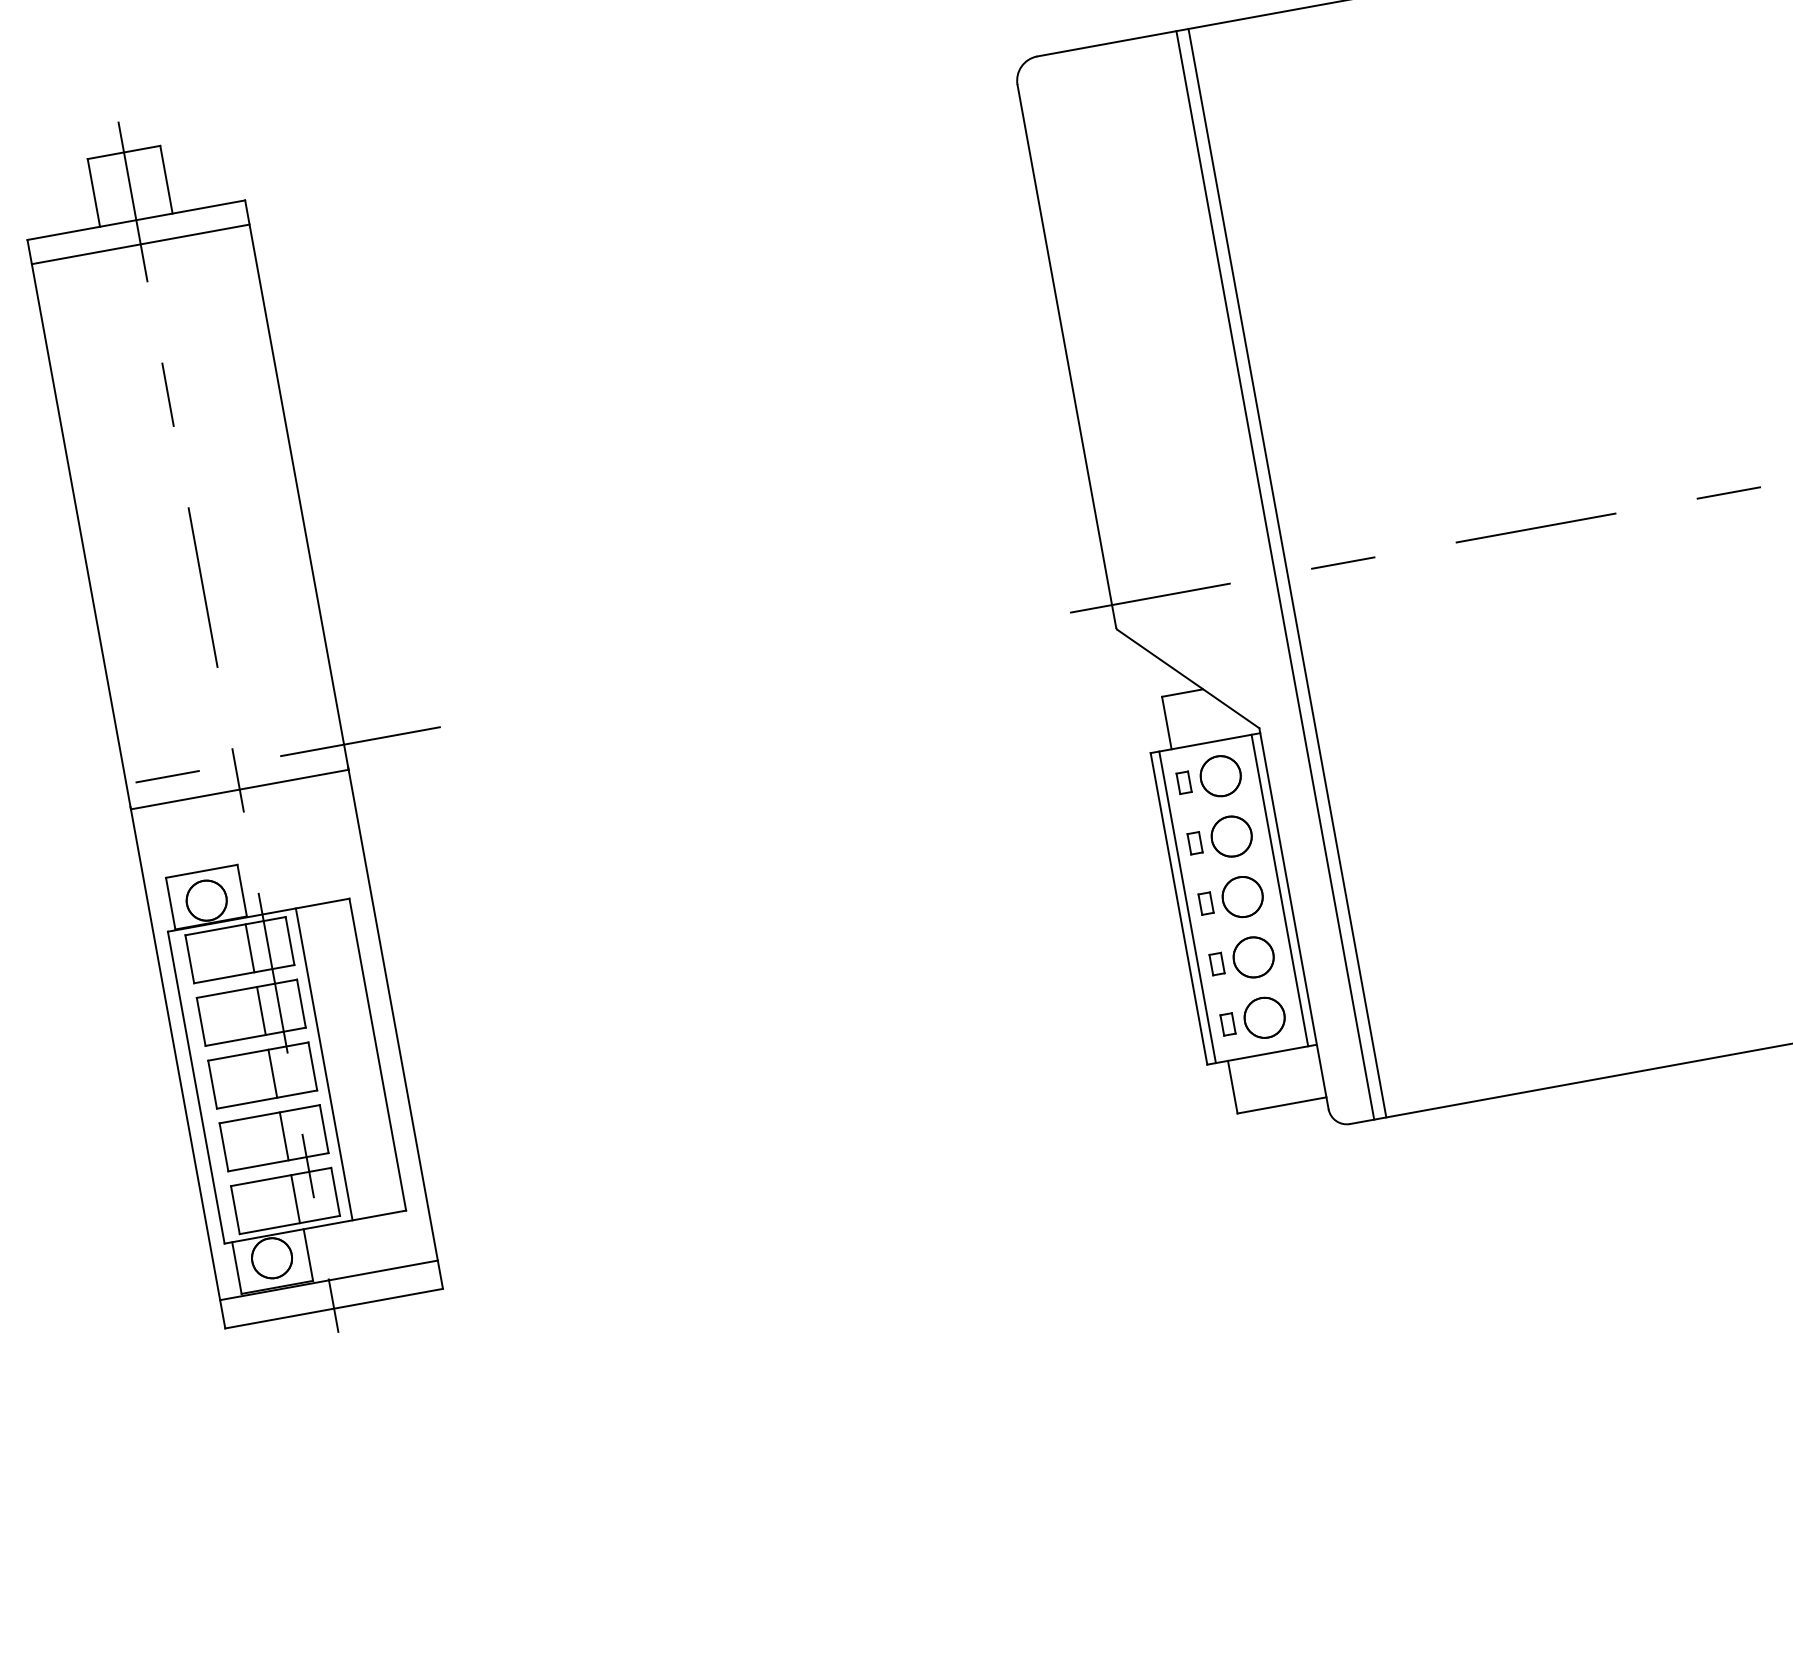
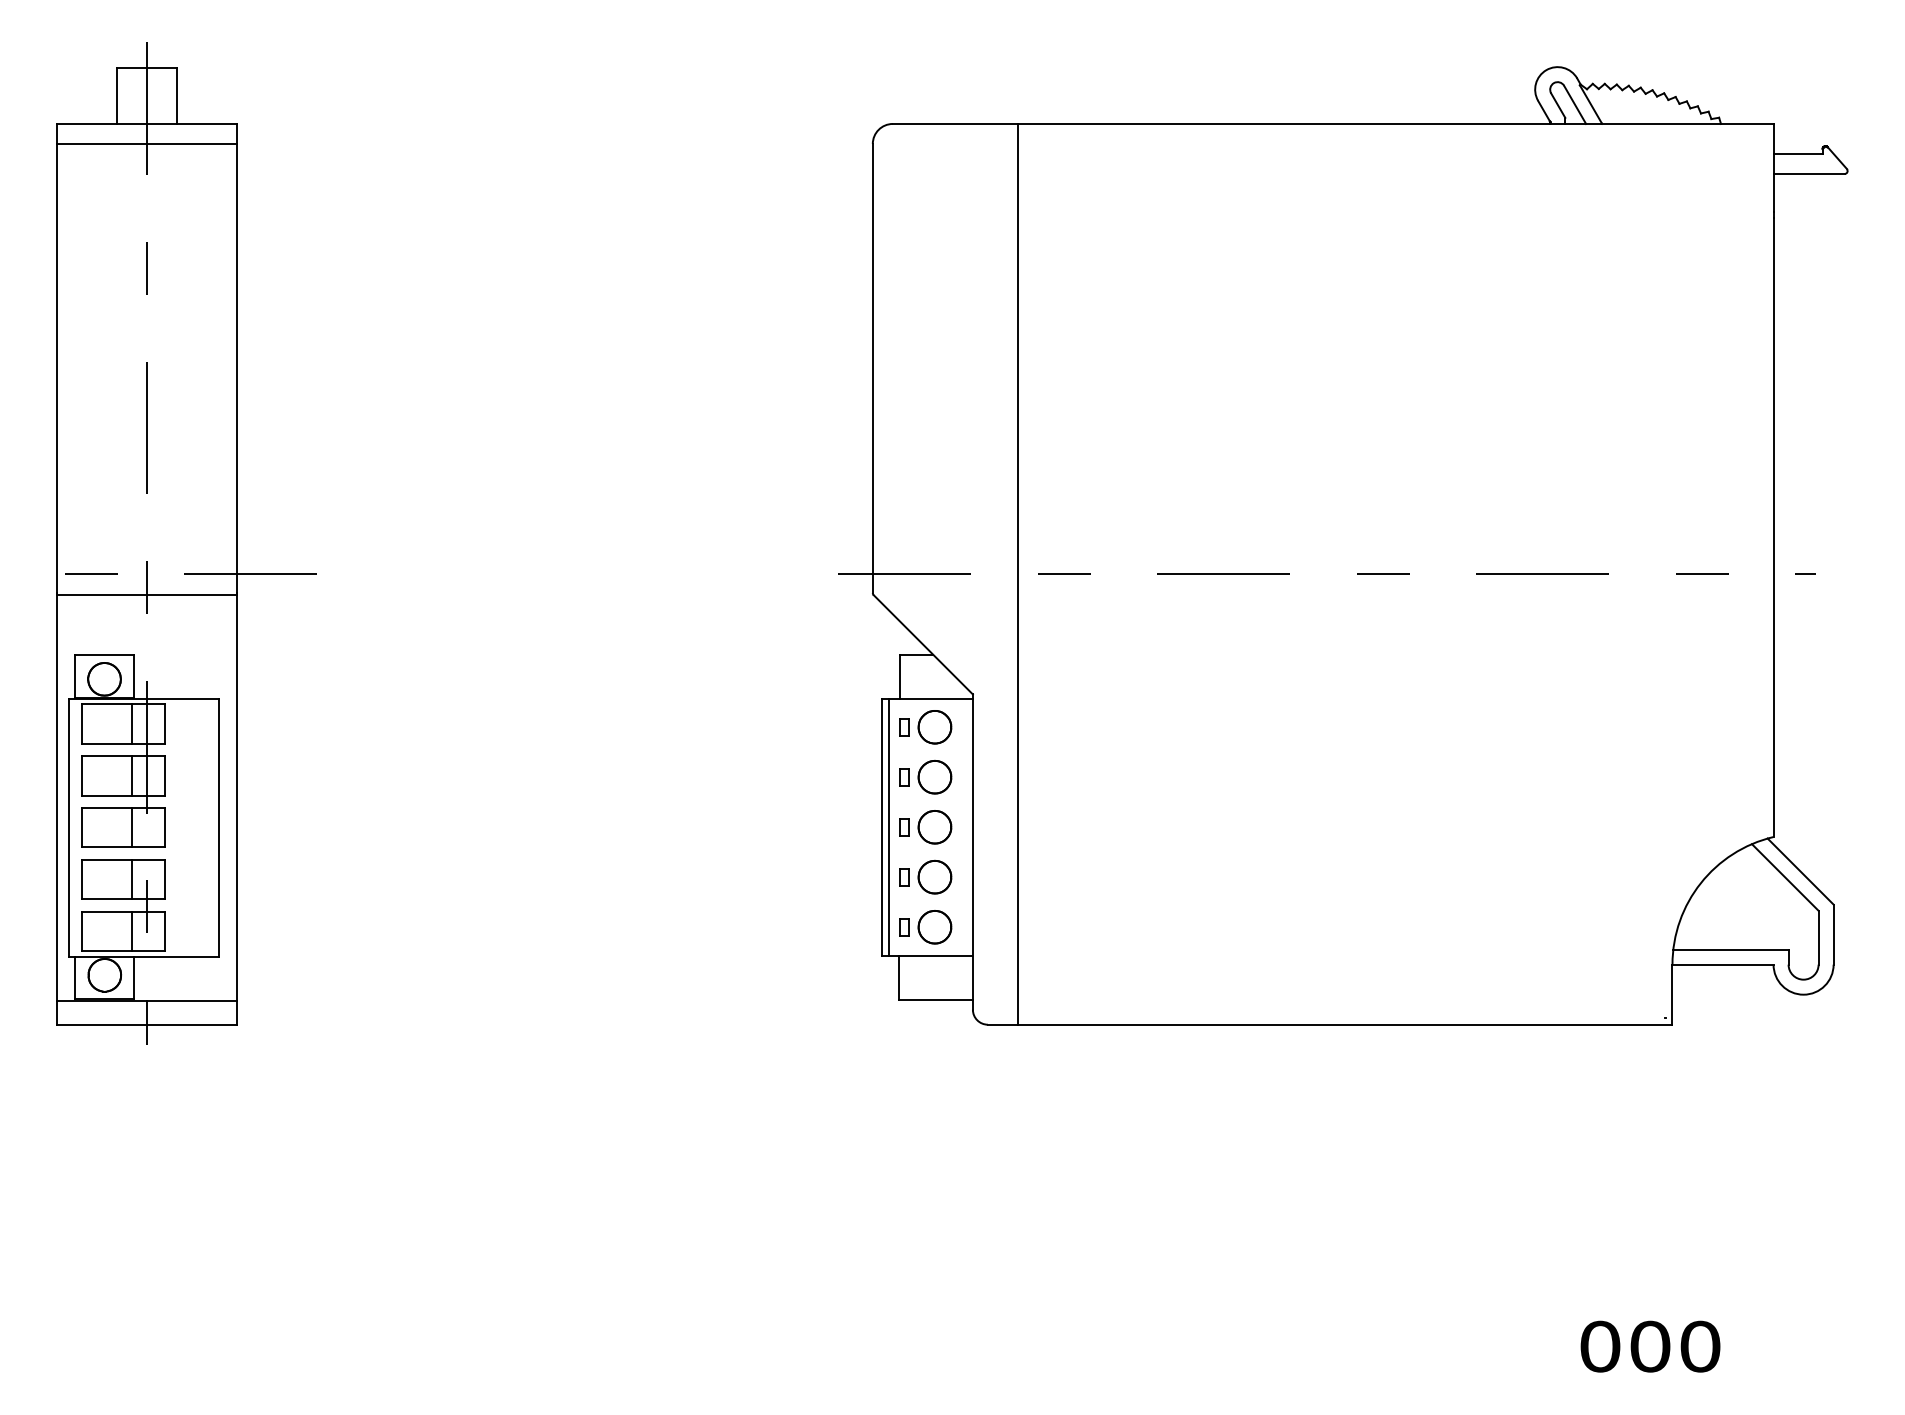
line: (1274, 574) -> (1007, 573), removed
line: (1279, 890) -> (965, 827), removed
line: (323, 1064) -> (174, 827), removed

